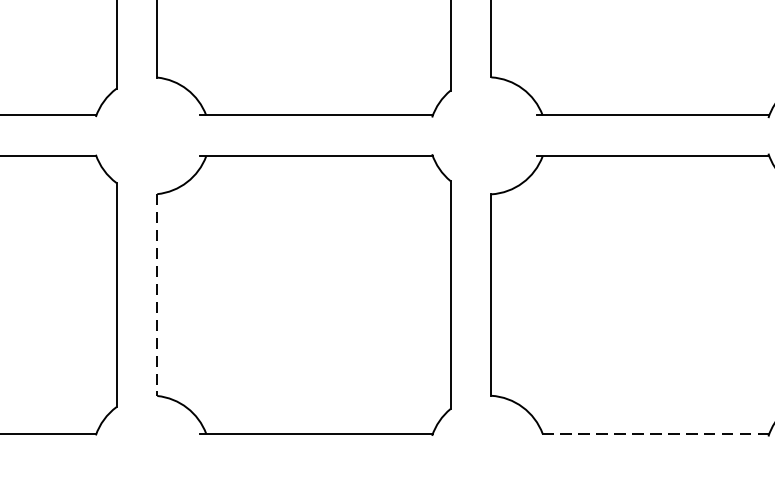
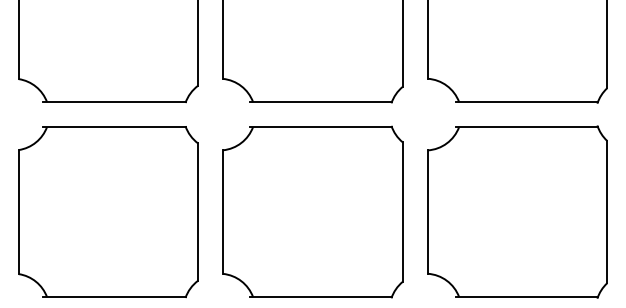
line: (157, 295) -> (223, 212), dashed -> solid
line: (652, 434) -> (526, 297), dashed -> solid

